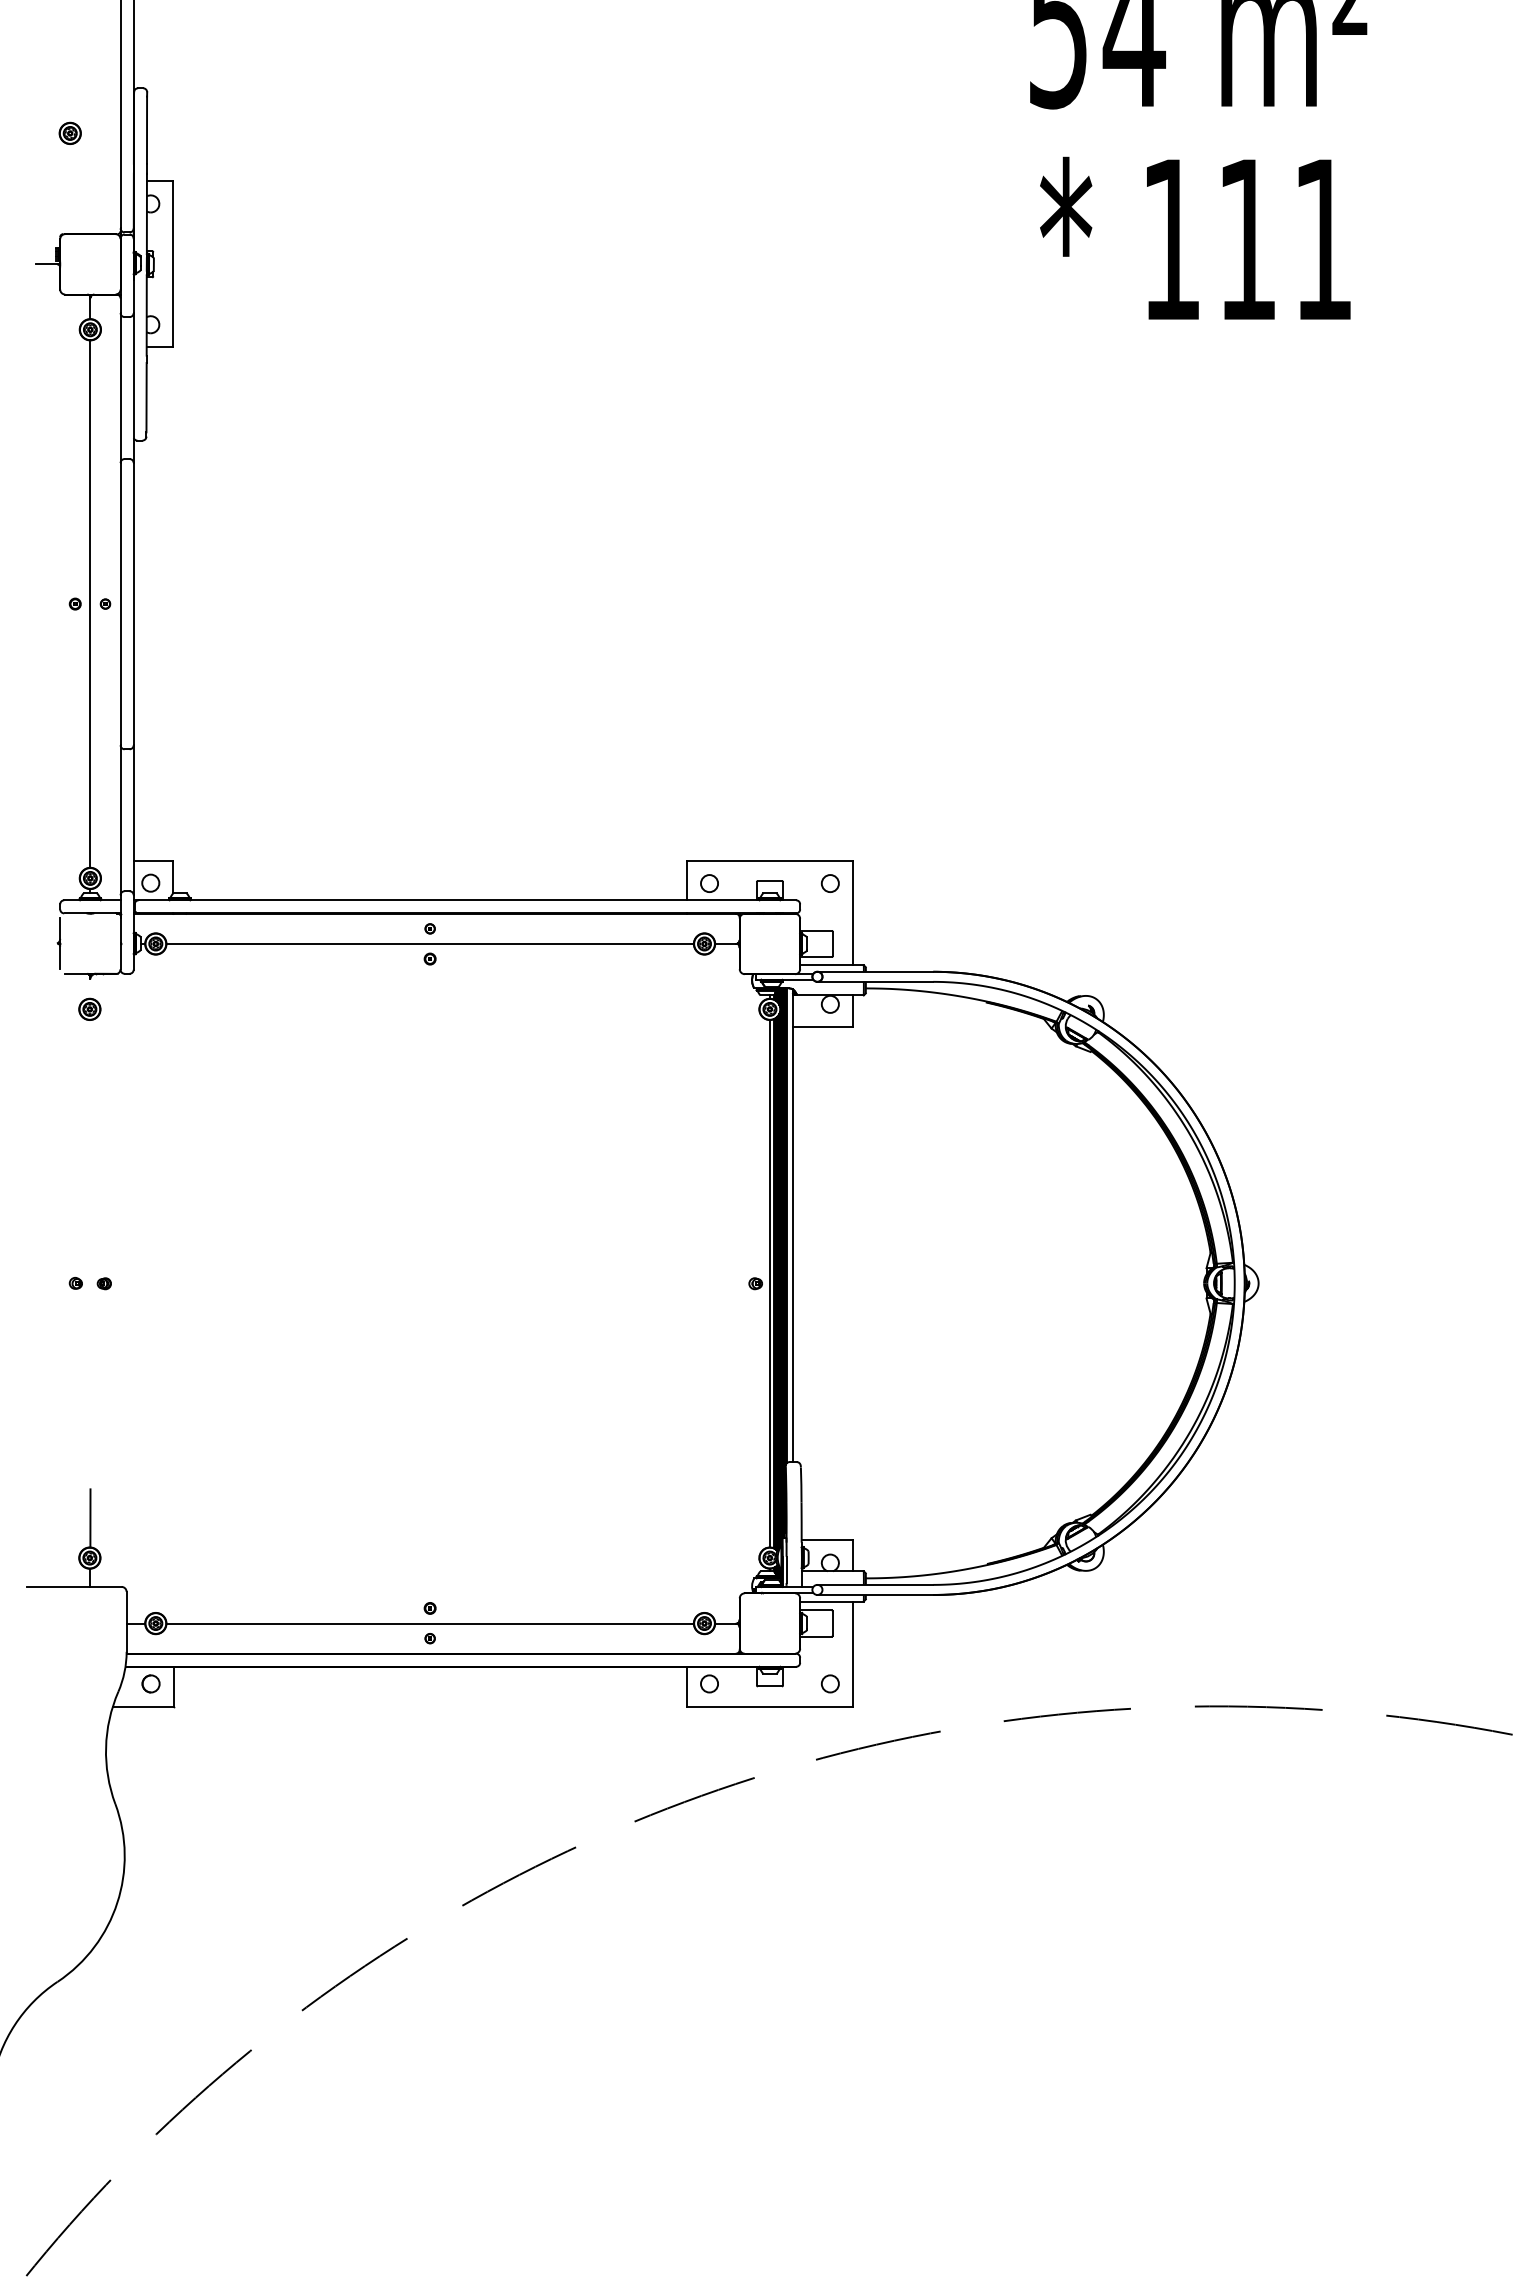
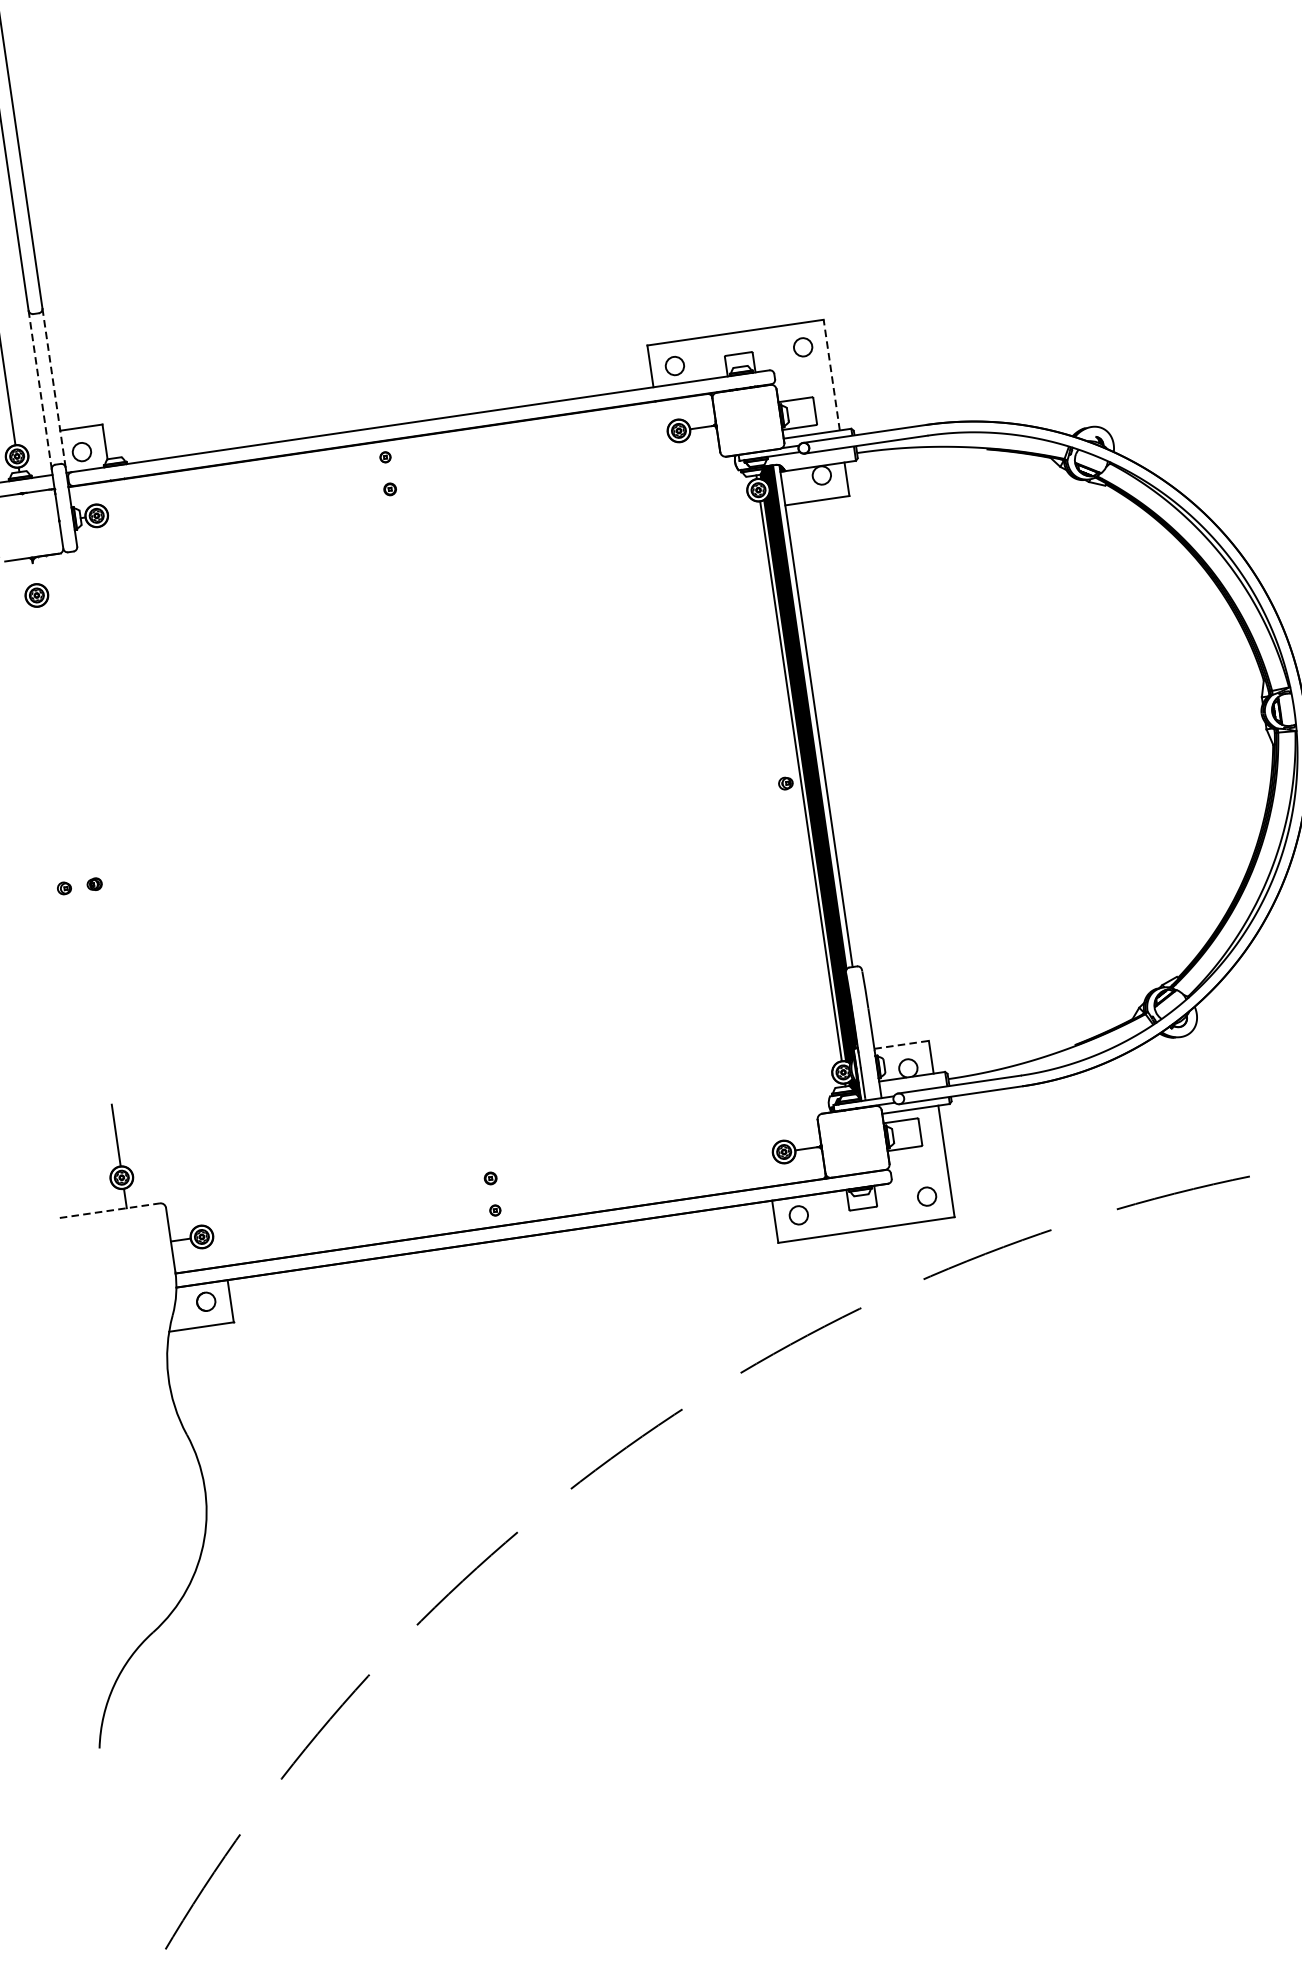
line: (120, 819) -> (39, 389), solid -> dashed
line: (133, 820) -> (53, 388), solid -> dashed
line: (853, 912) -> (832, 374), solid -> dashed
line: (429, 943) -> (387, 472), removed
line: (827, 1540) -> (901, 1044), solid -> dashed
line: (74, 1586) -> (109, 1210), solid -> dashed
line: (429, 1623) -> (492, 1194), removed

